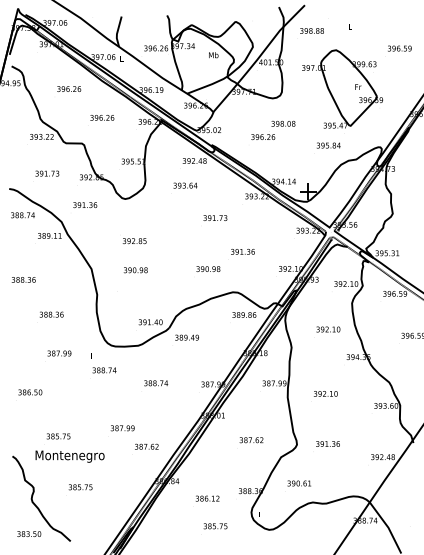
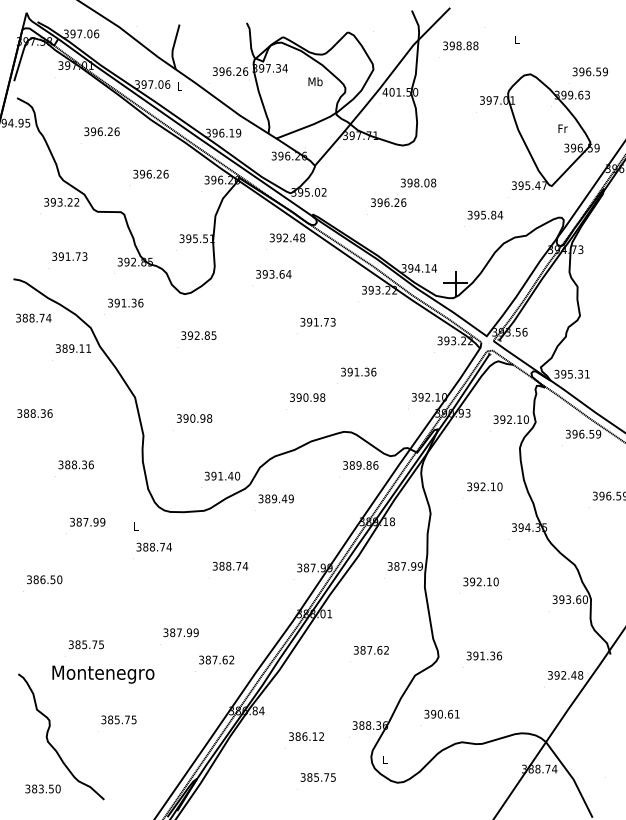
part: (342, 88) -> (539, 130), moved
text: (134, 241) -> (198, 336), moved
text: (135, 270) -> (194, 418), moved

